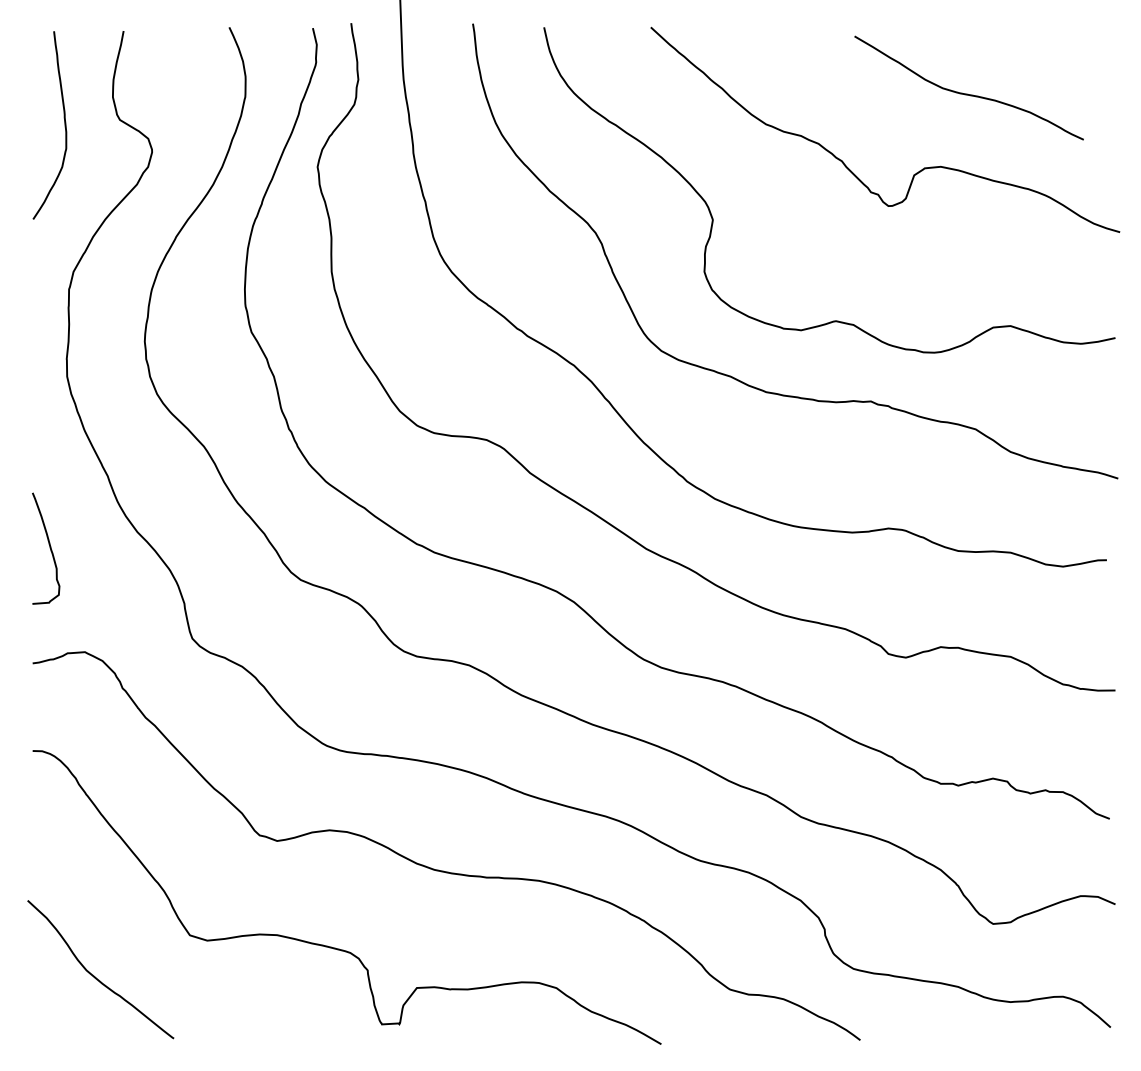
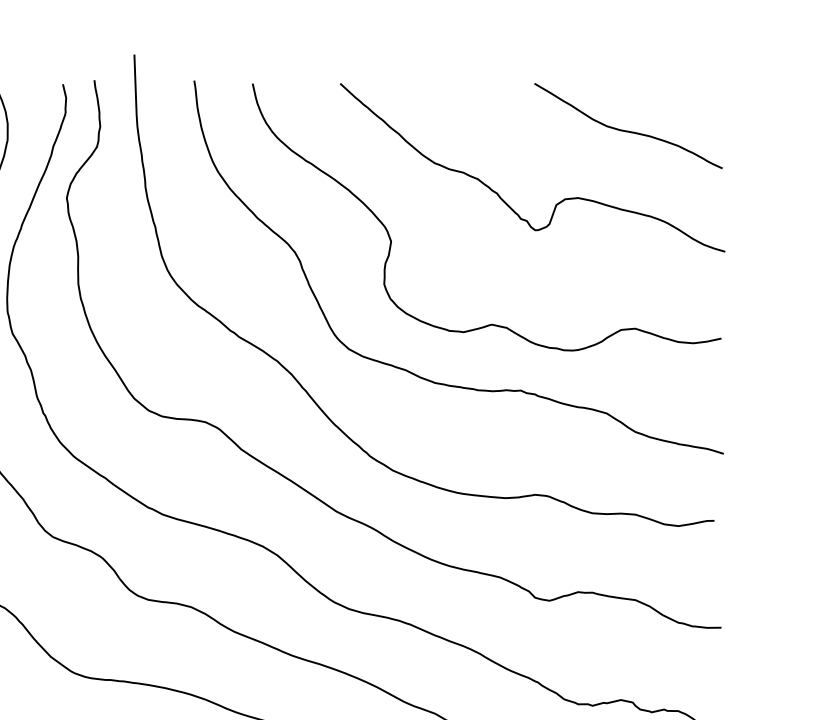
curve: (967, 93) -> (627, 130), moved

